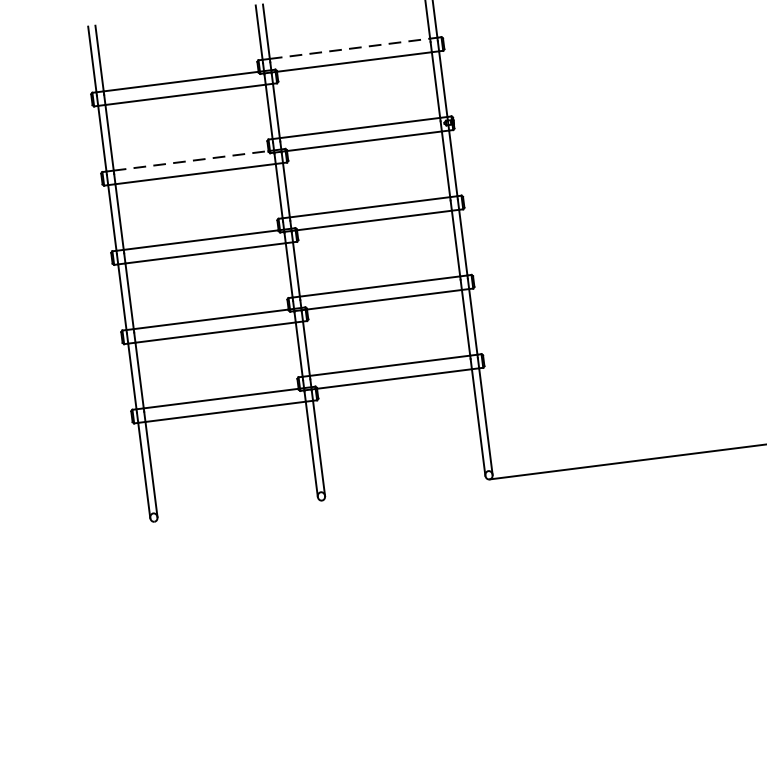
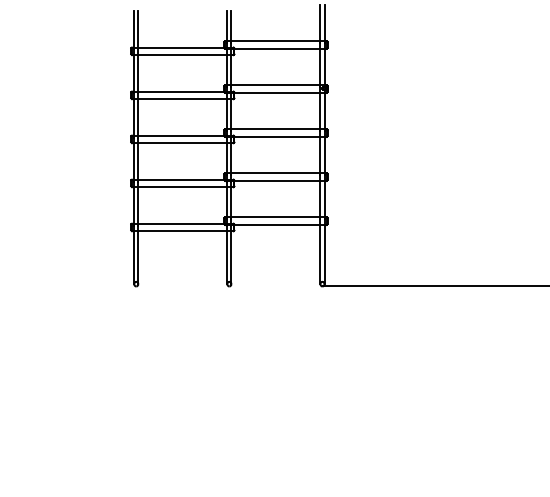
line: (349, 49) -> (275, 41), dashed -> solid
line: (191, 160) -> (181, 91), dashed -> solid

